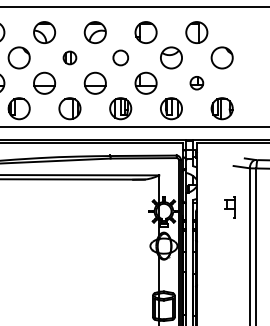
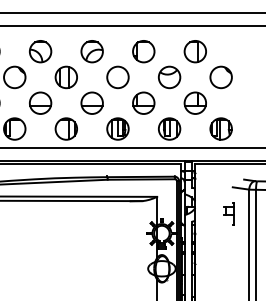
part: (69, 57) -> (65, 76), size x1.67
circle: (120, 57) -> (117, 76), size x1.43
part: (196, 82) -> (195, 102), size x1.67
part: (229, 207) -> (228, 214), moved

